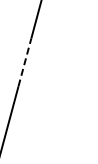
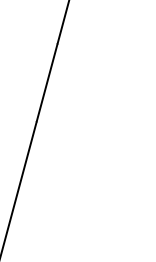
line: (24, 62) -> (46, 83), dashed -> solid

